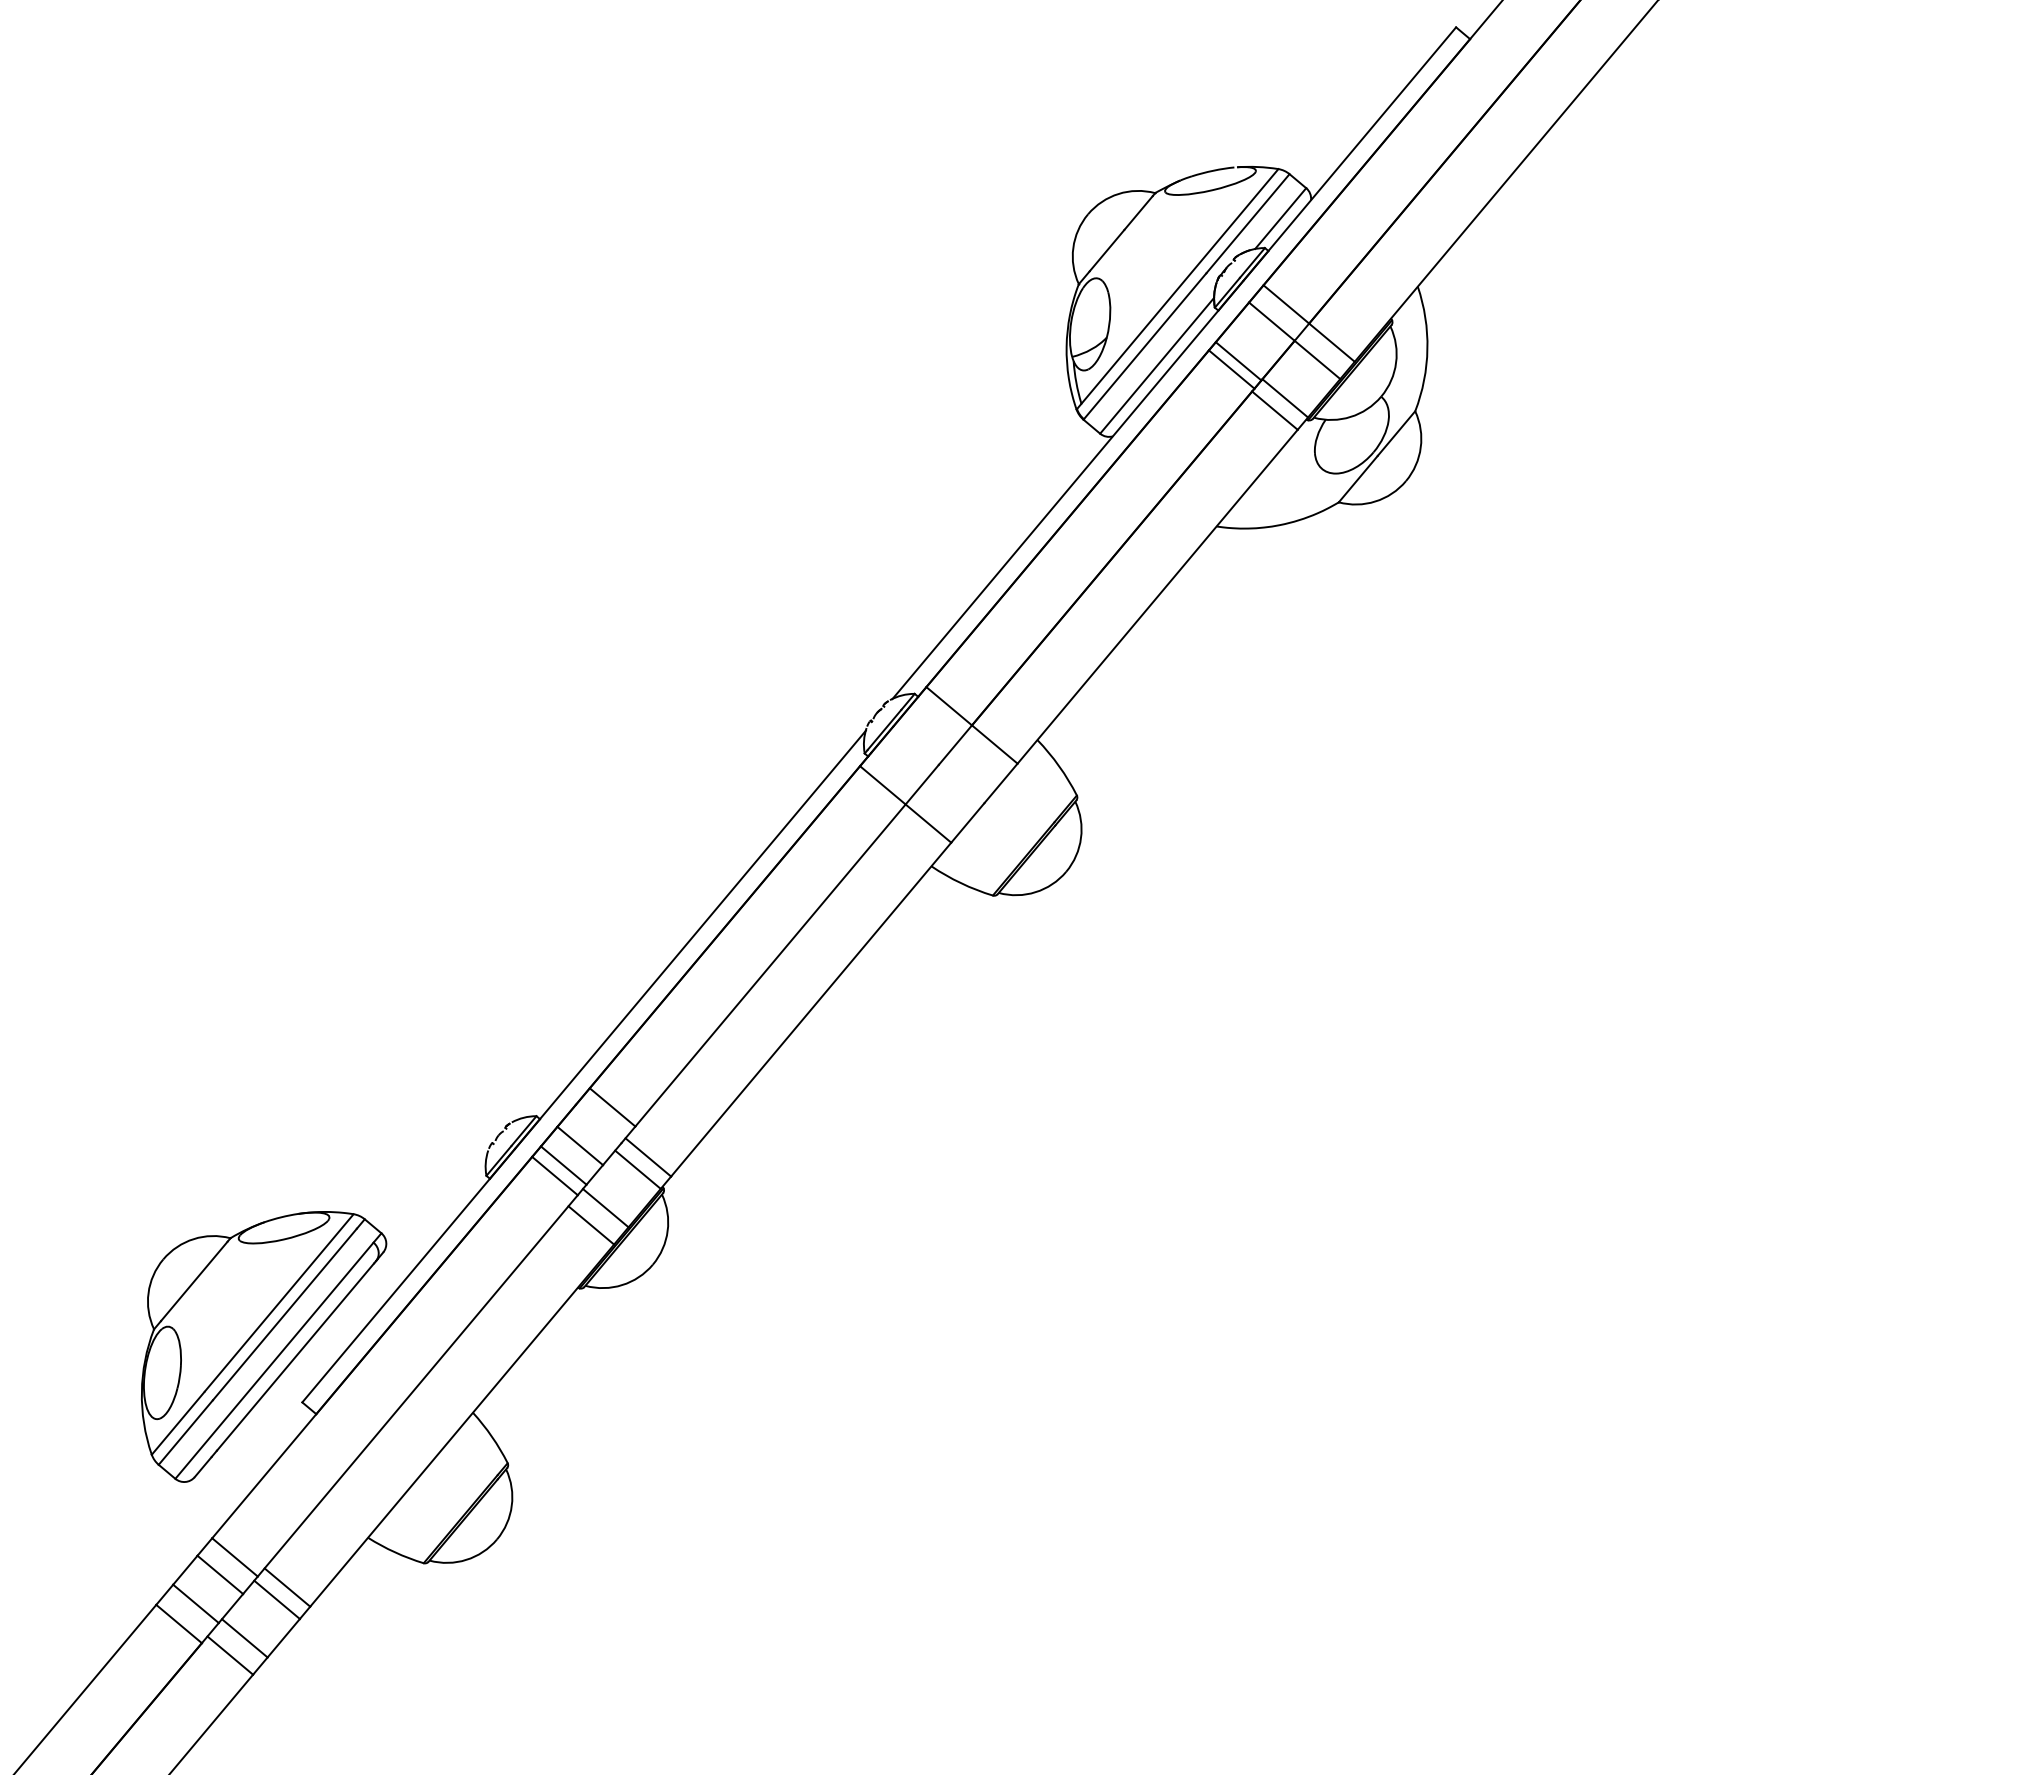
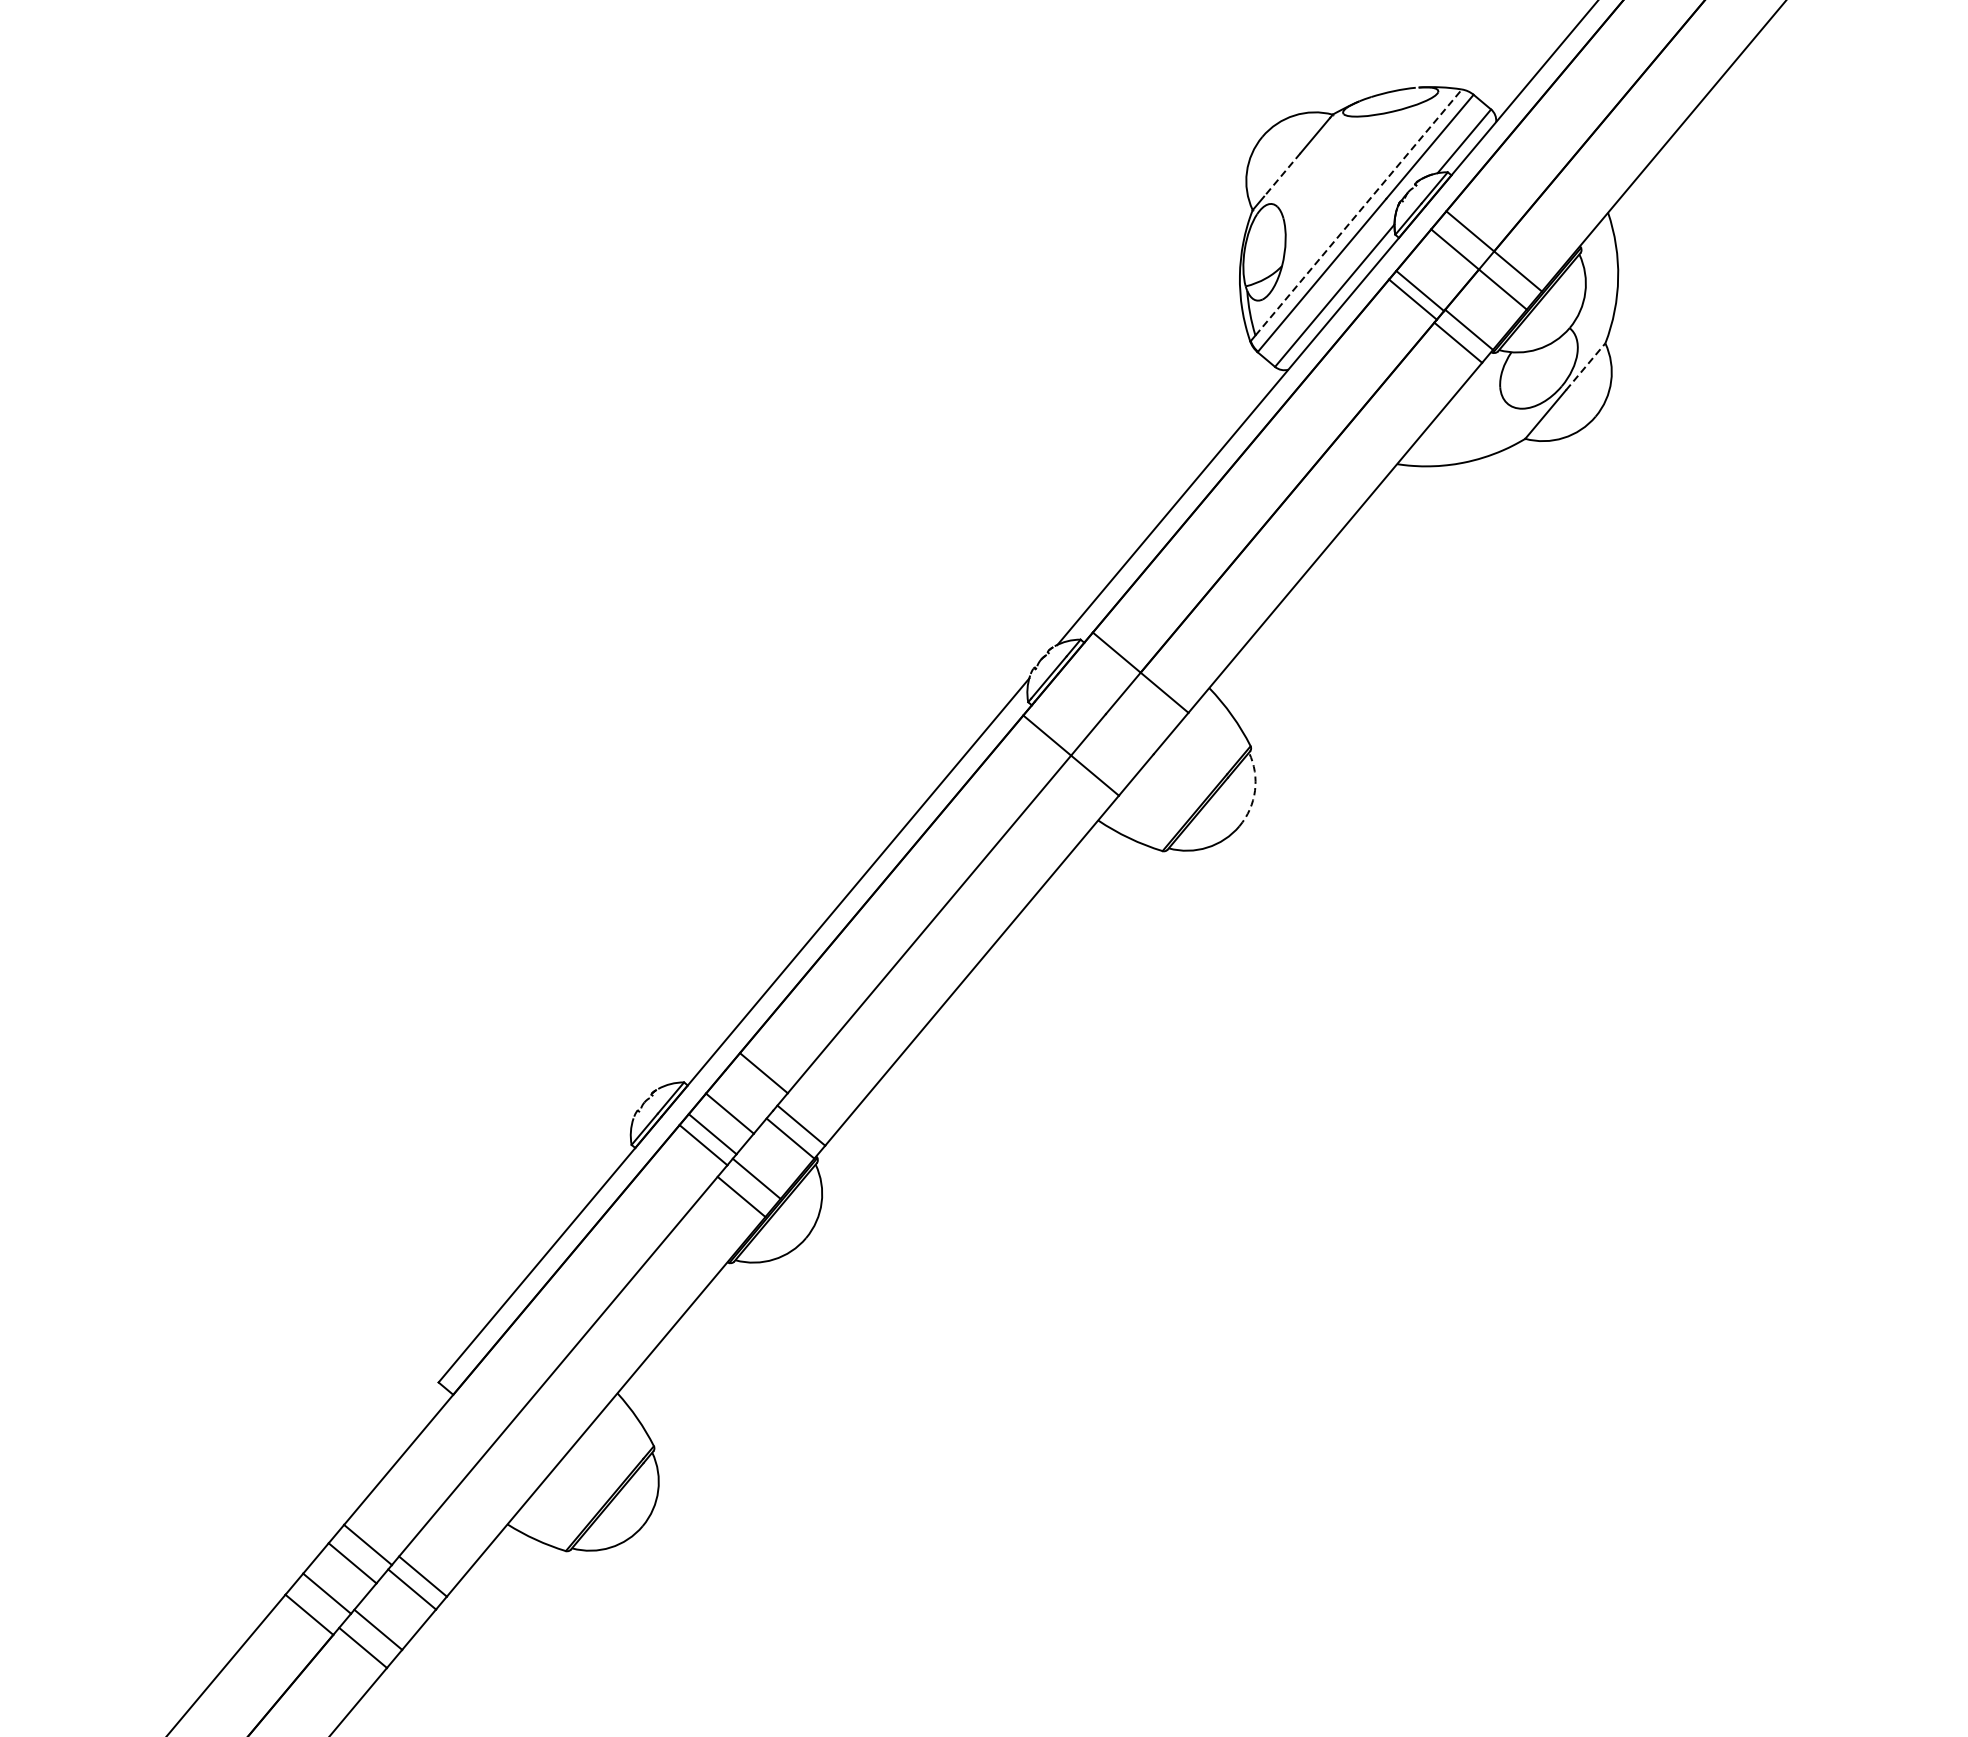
line: (1106, 250) -> (1281, 174), solid -> dashed
line: (1180, 286) -> (1359, 212), solid -> dashed
line: (1396, 433) -> (1585, 366), solid -> dashed
arc: (1081, 838) -> (1255, 791), solid -> dashed
part: (264, 1346) -> (398, 1323), removed

